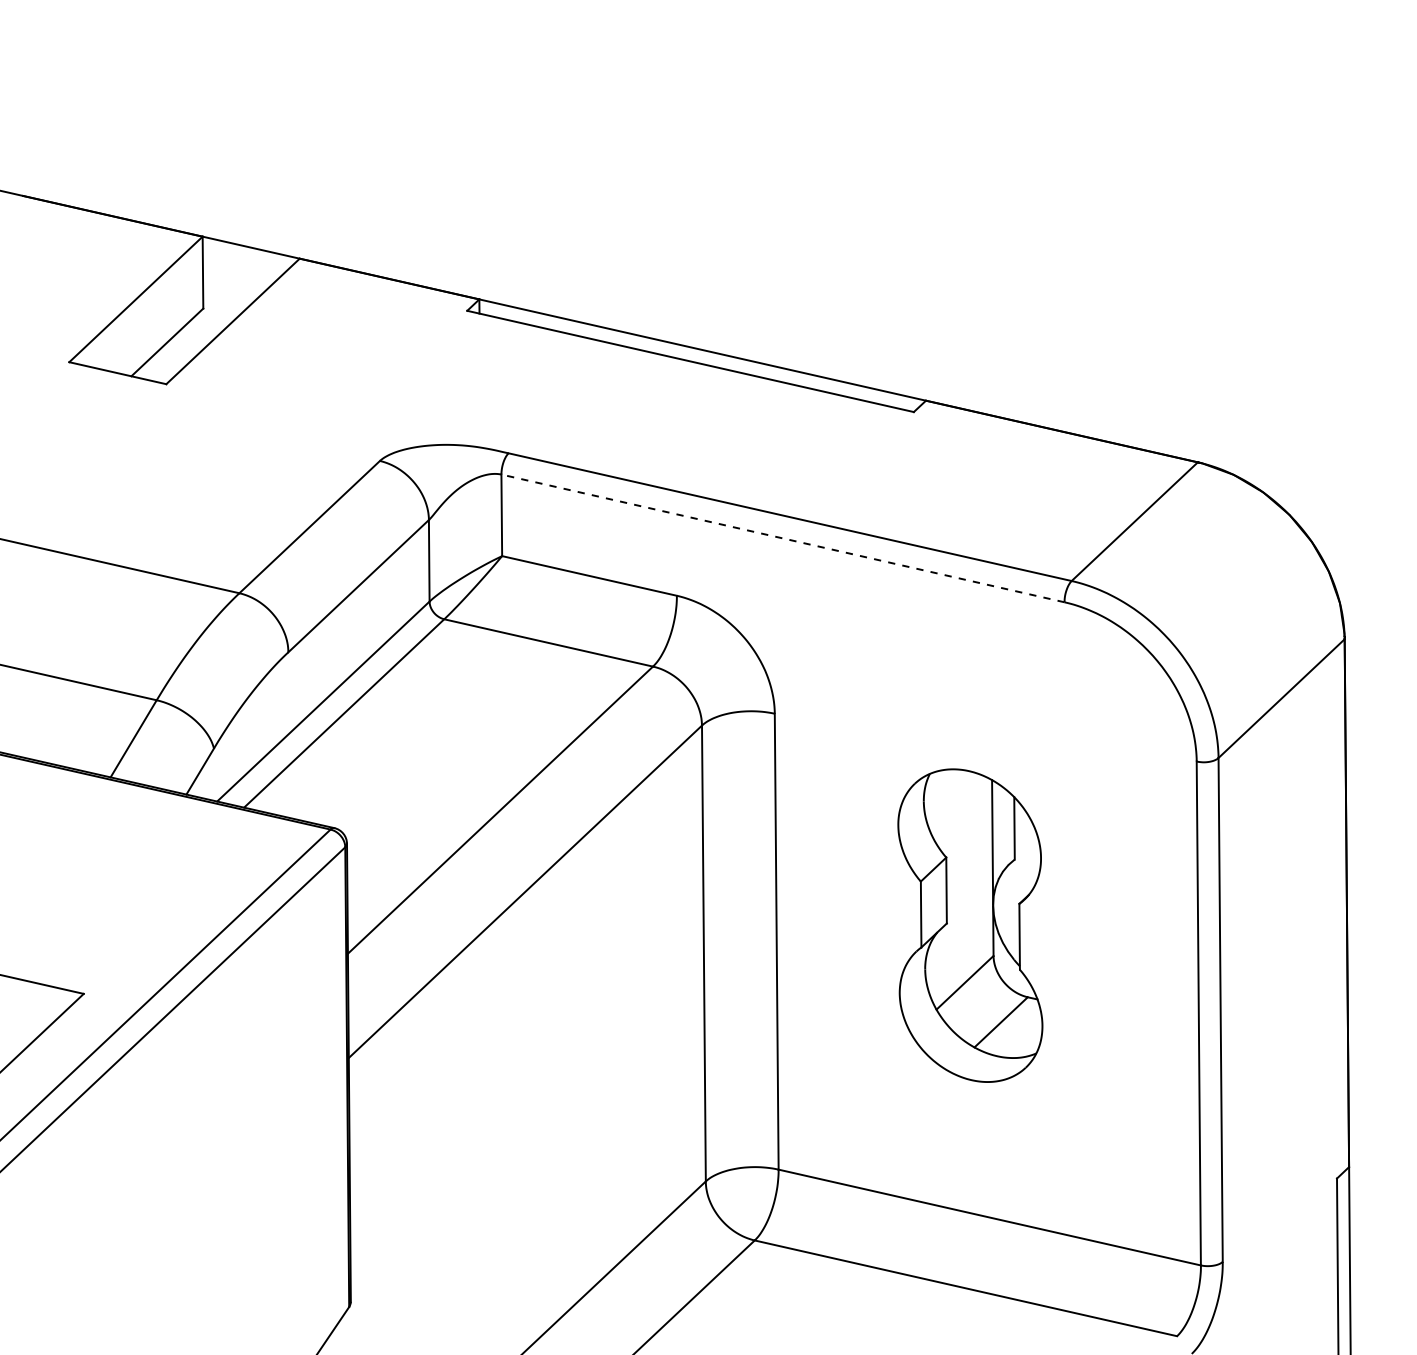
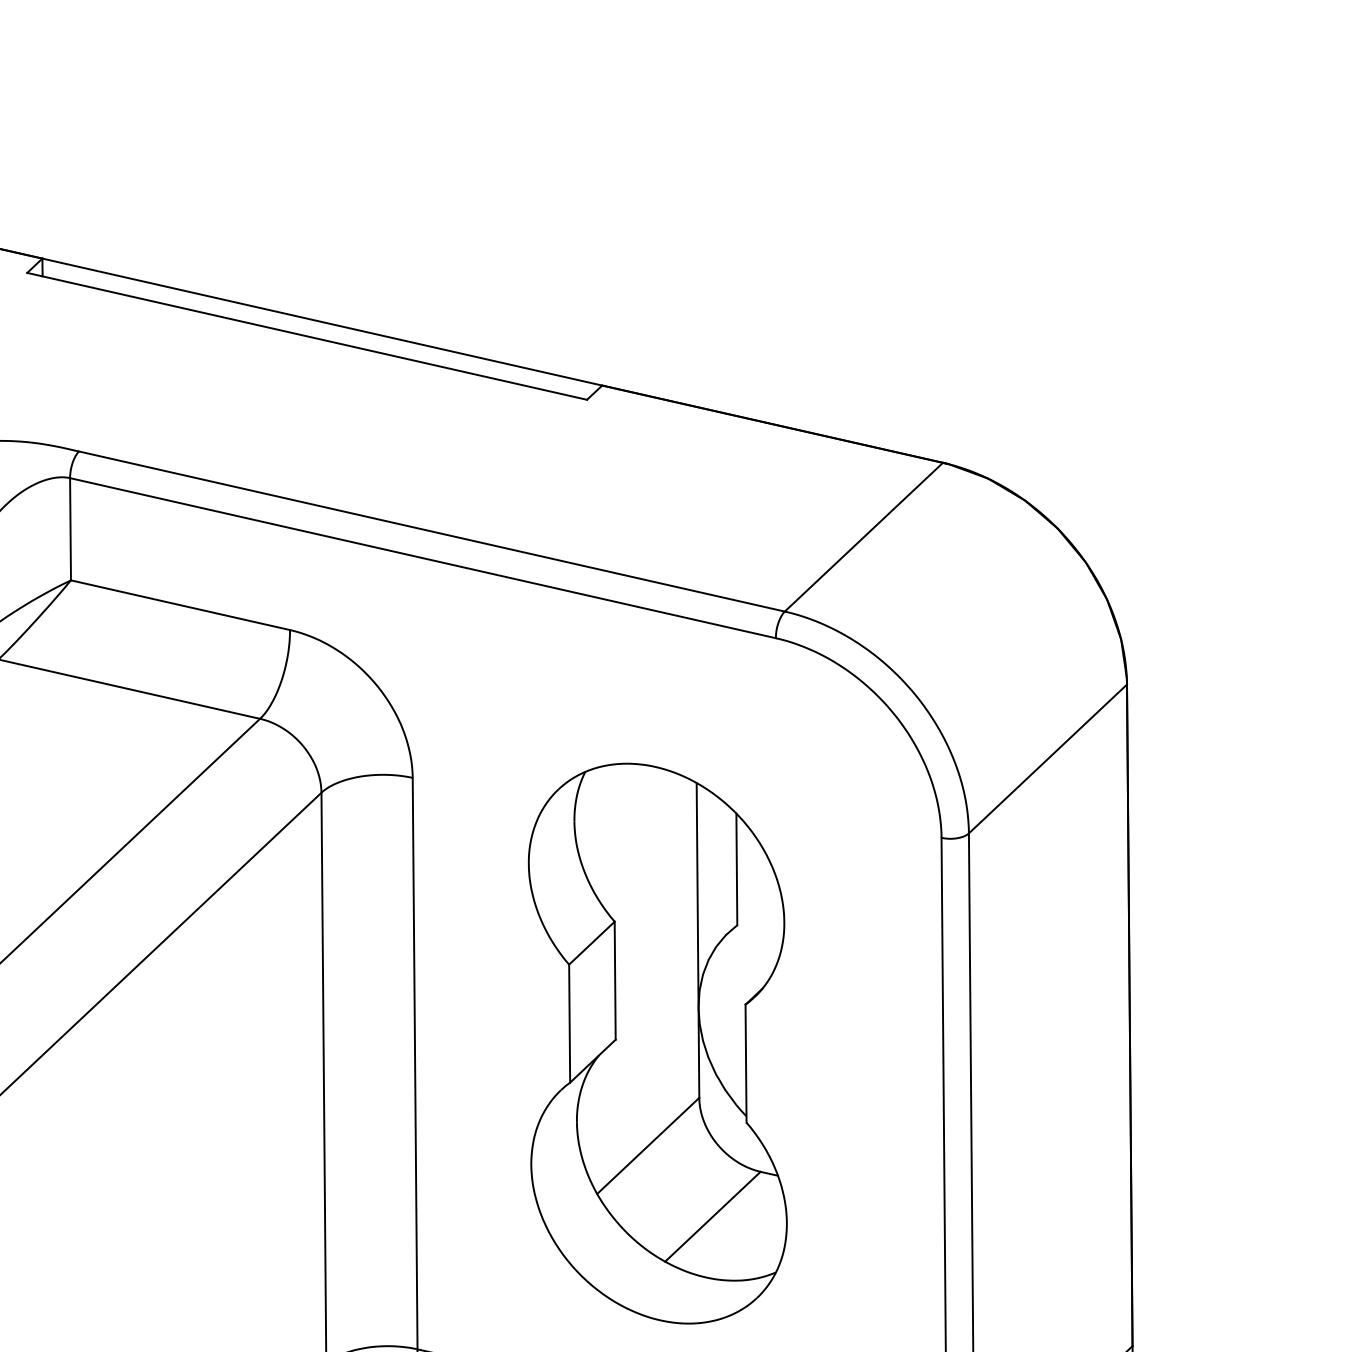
line: (783, 538) -> (423, 558), dashed -> solid
part: (970, 925) -> (658, 1043), size x1.43

